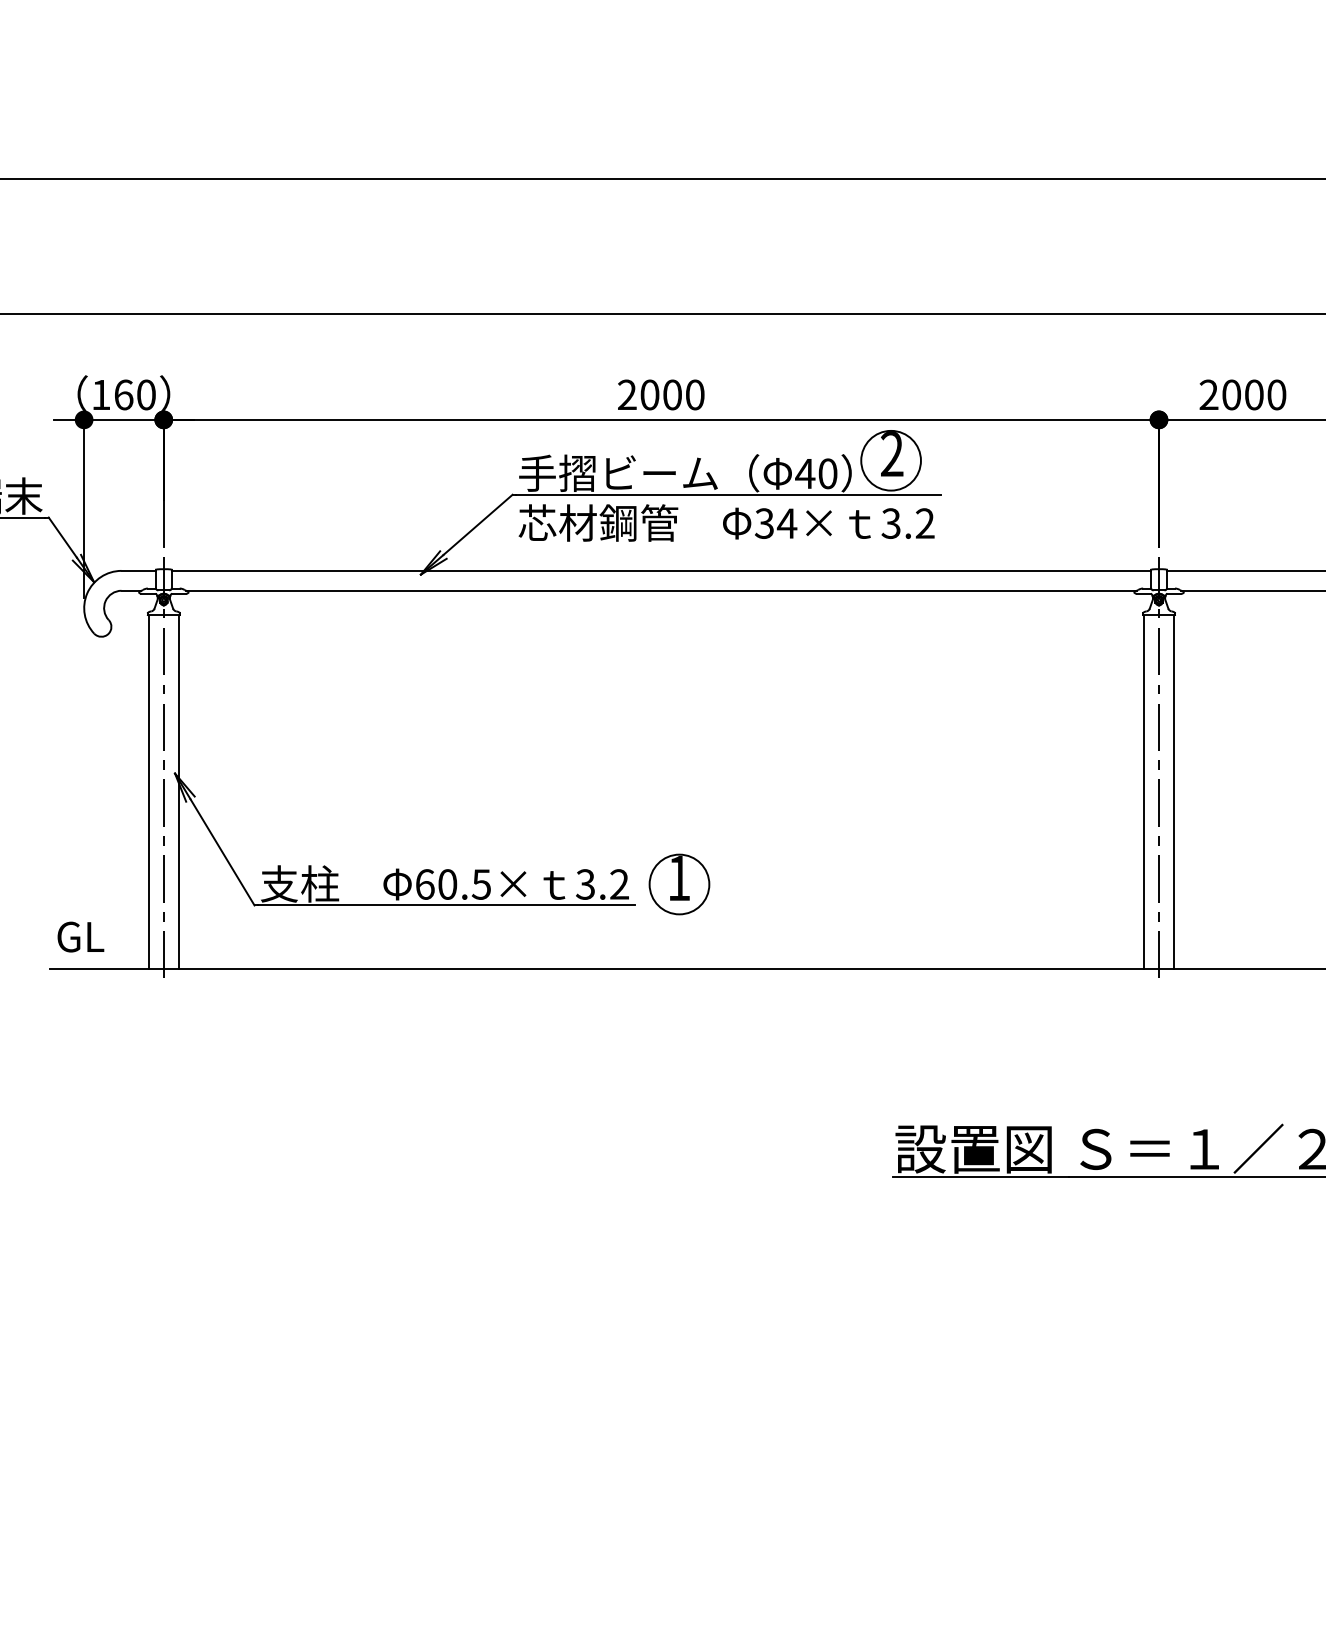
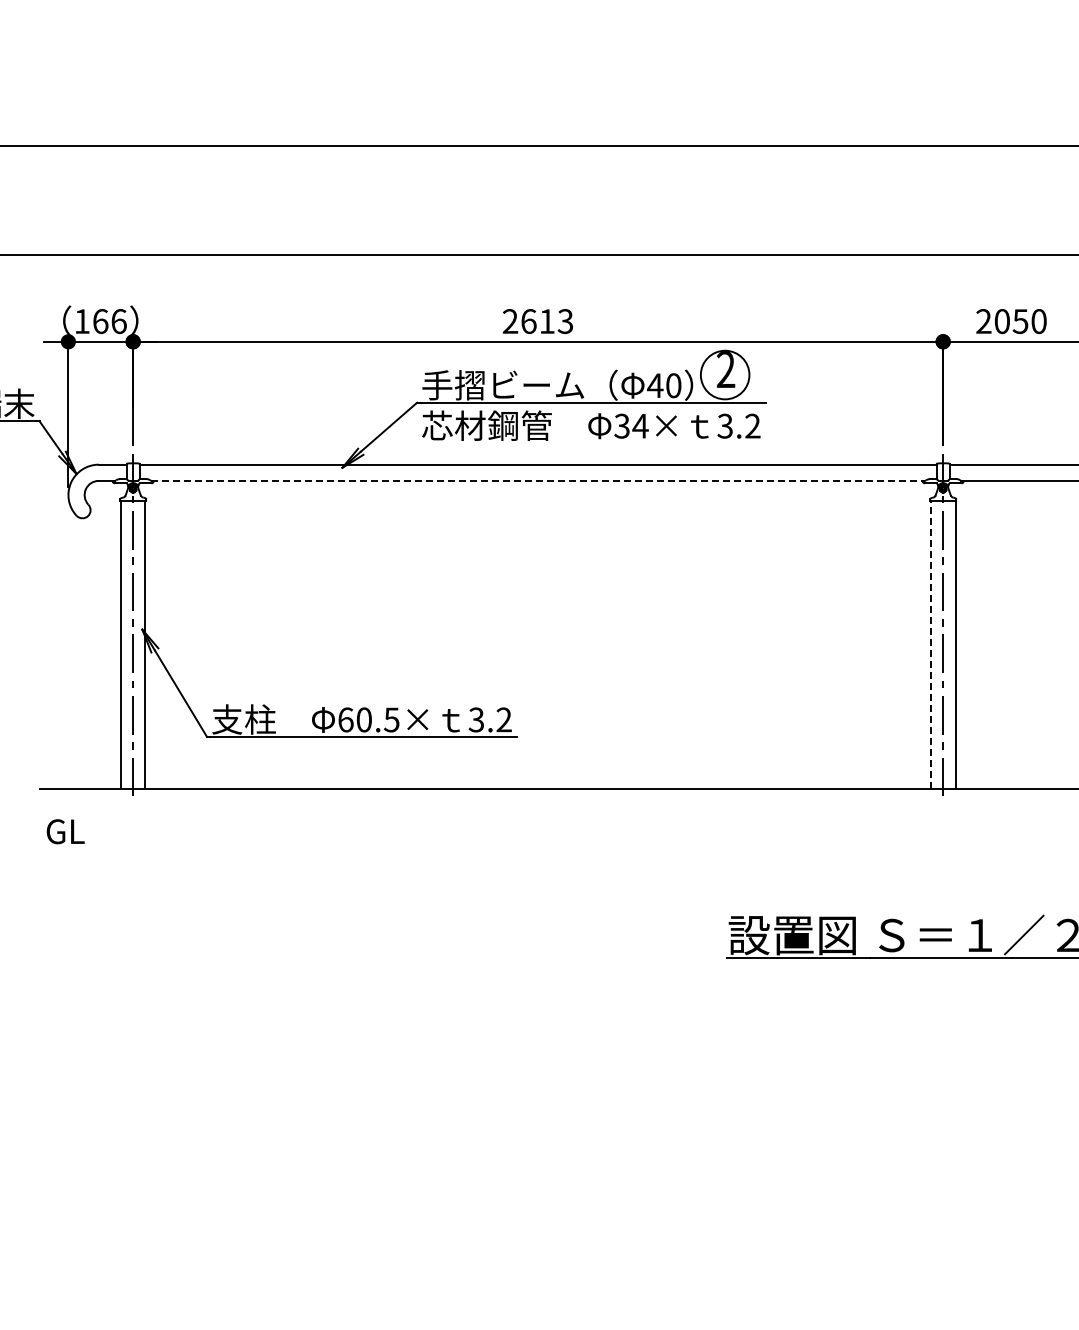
text: (145, 394) -> (118, 321), 160 -> 166
text: (672, 394) -> (547, 321), 2000 -> 2613
text: (1254, 394) -> (1020, 321), 2000 -> 2050
line: (661, 591) -> (538, 481), solid -> dashed
line: (1143, 793) -> (930, 645), solid -> dashed
part: (678, 883) -> (552, 719), removed
text: (80, 936) -> (65, 831), moved

